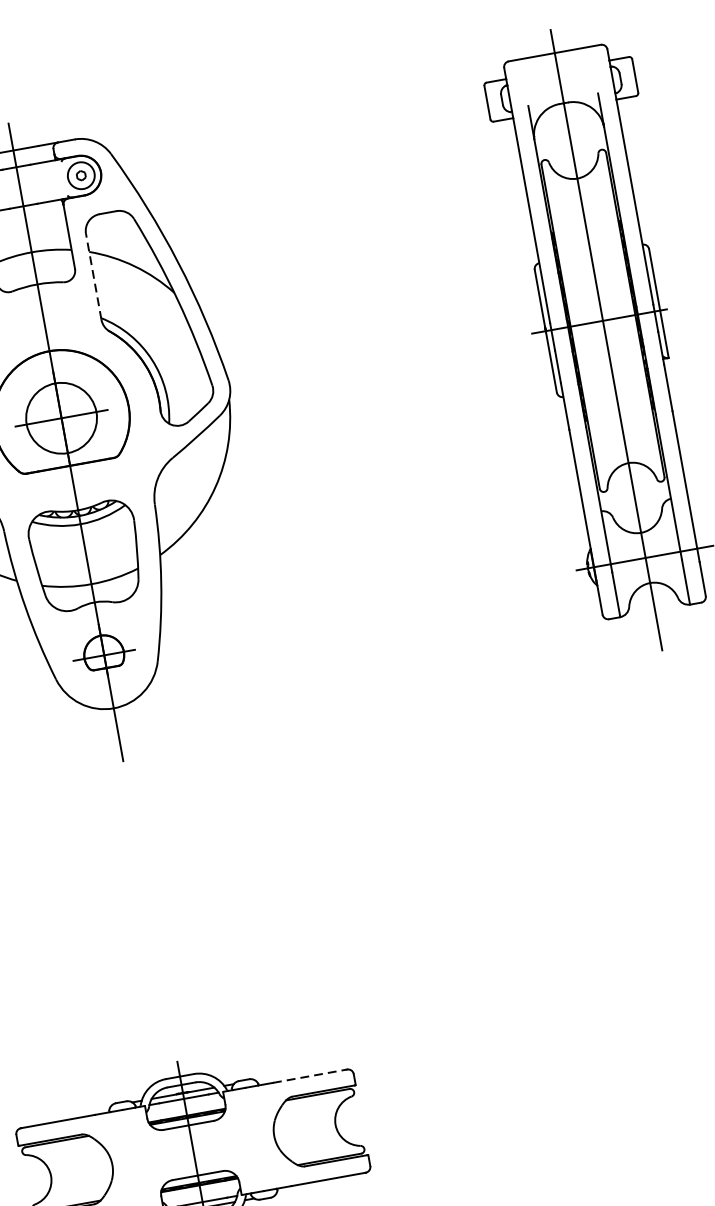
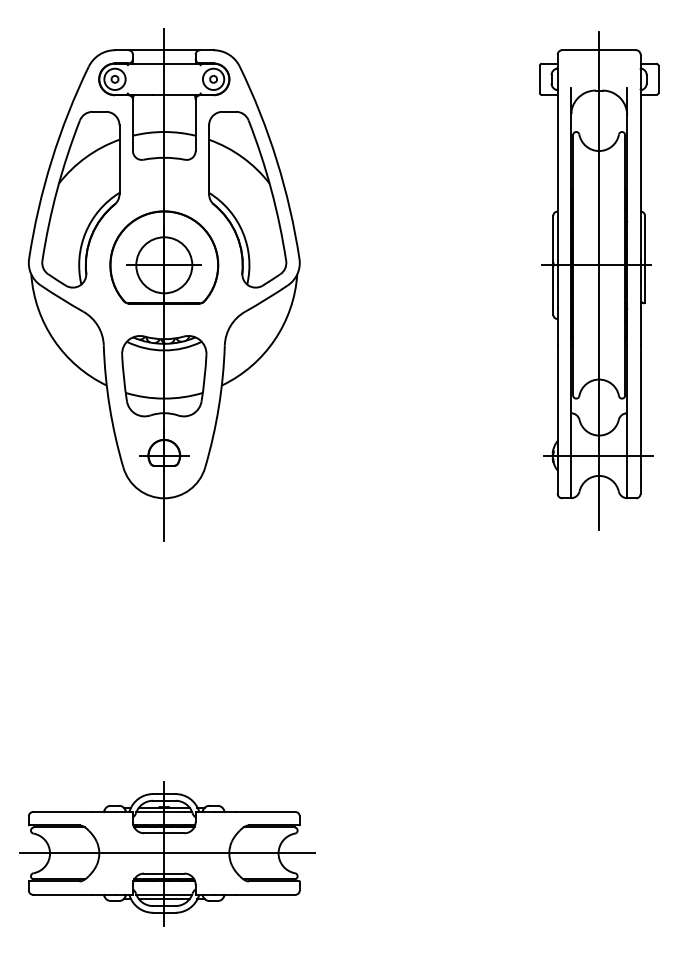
line: (94, 276) -> (209, 159), dashed -> solid
line: (309, 1075) -> (265, 811), dashed -> solid
line: (197, 1149) -> (167, 853), added

